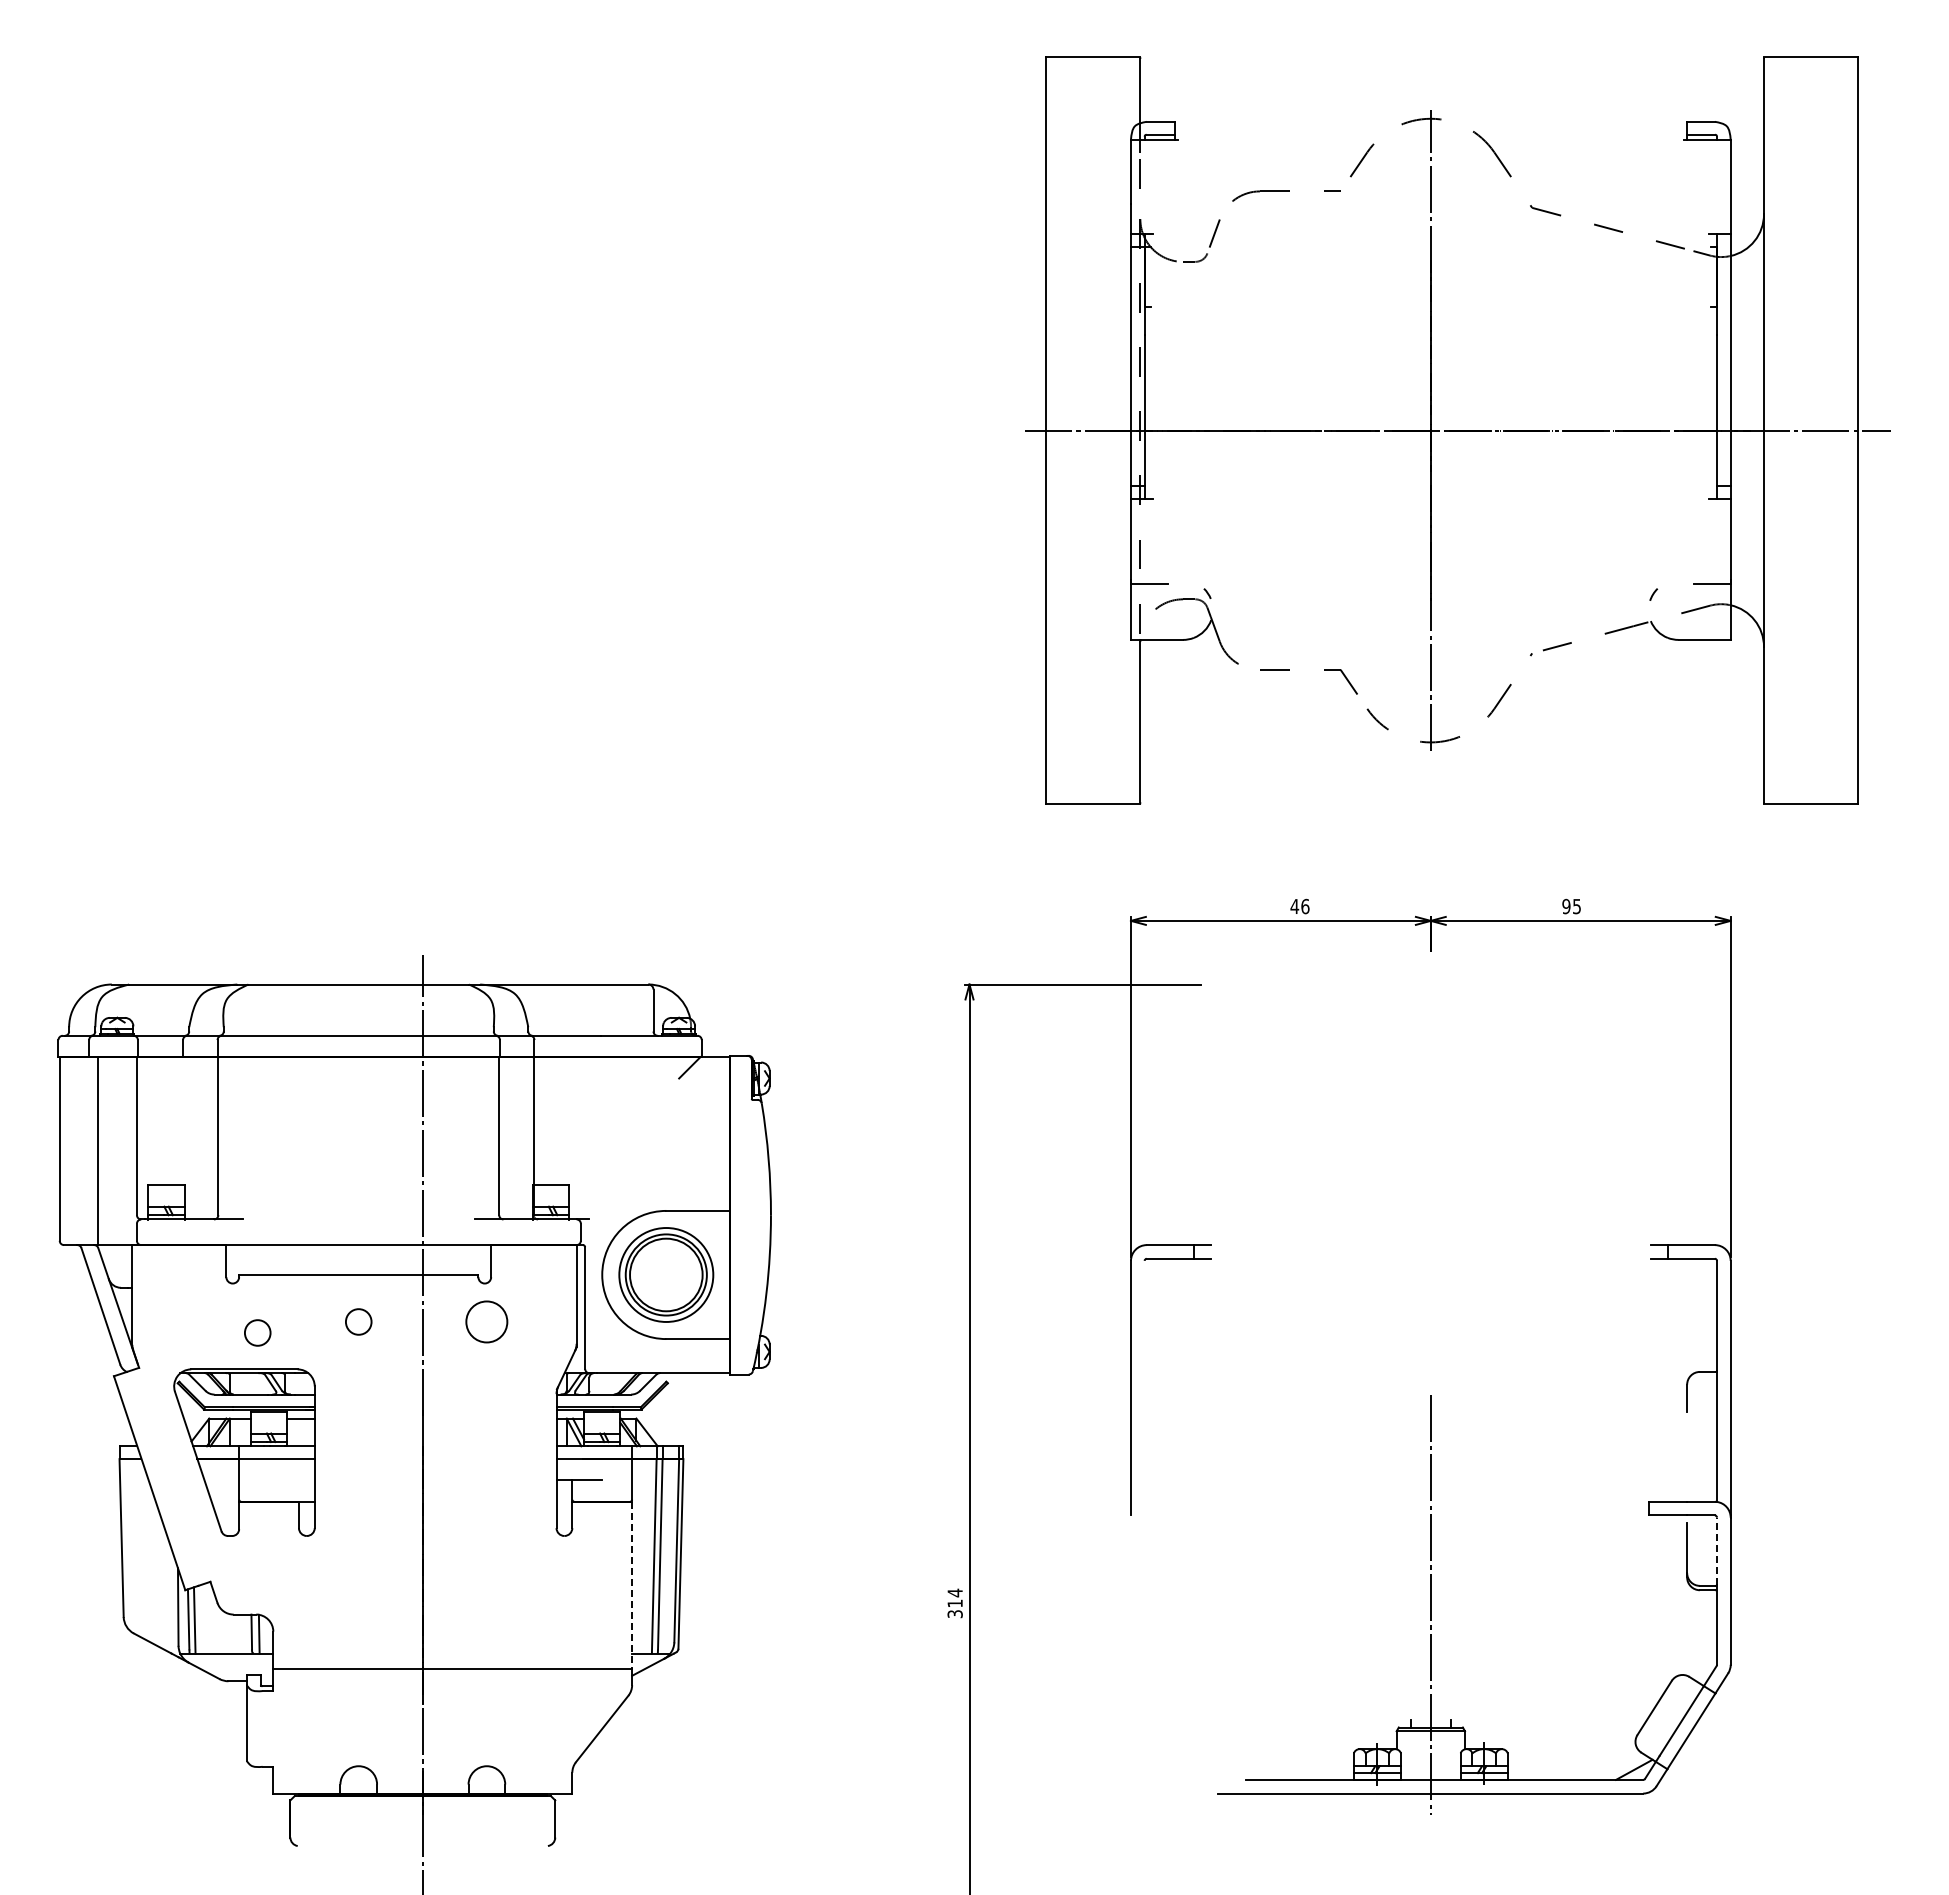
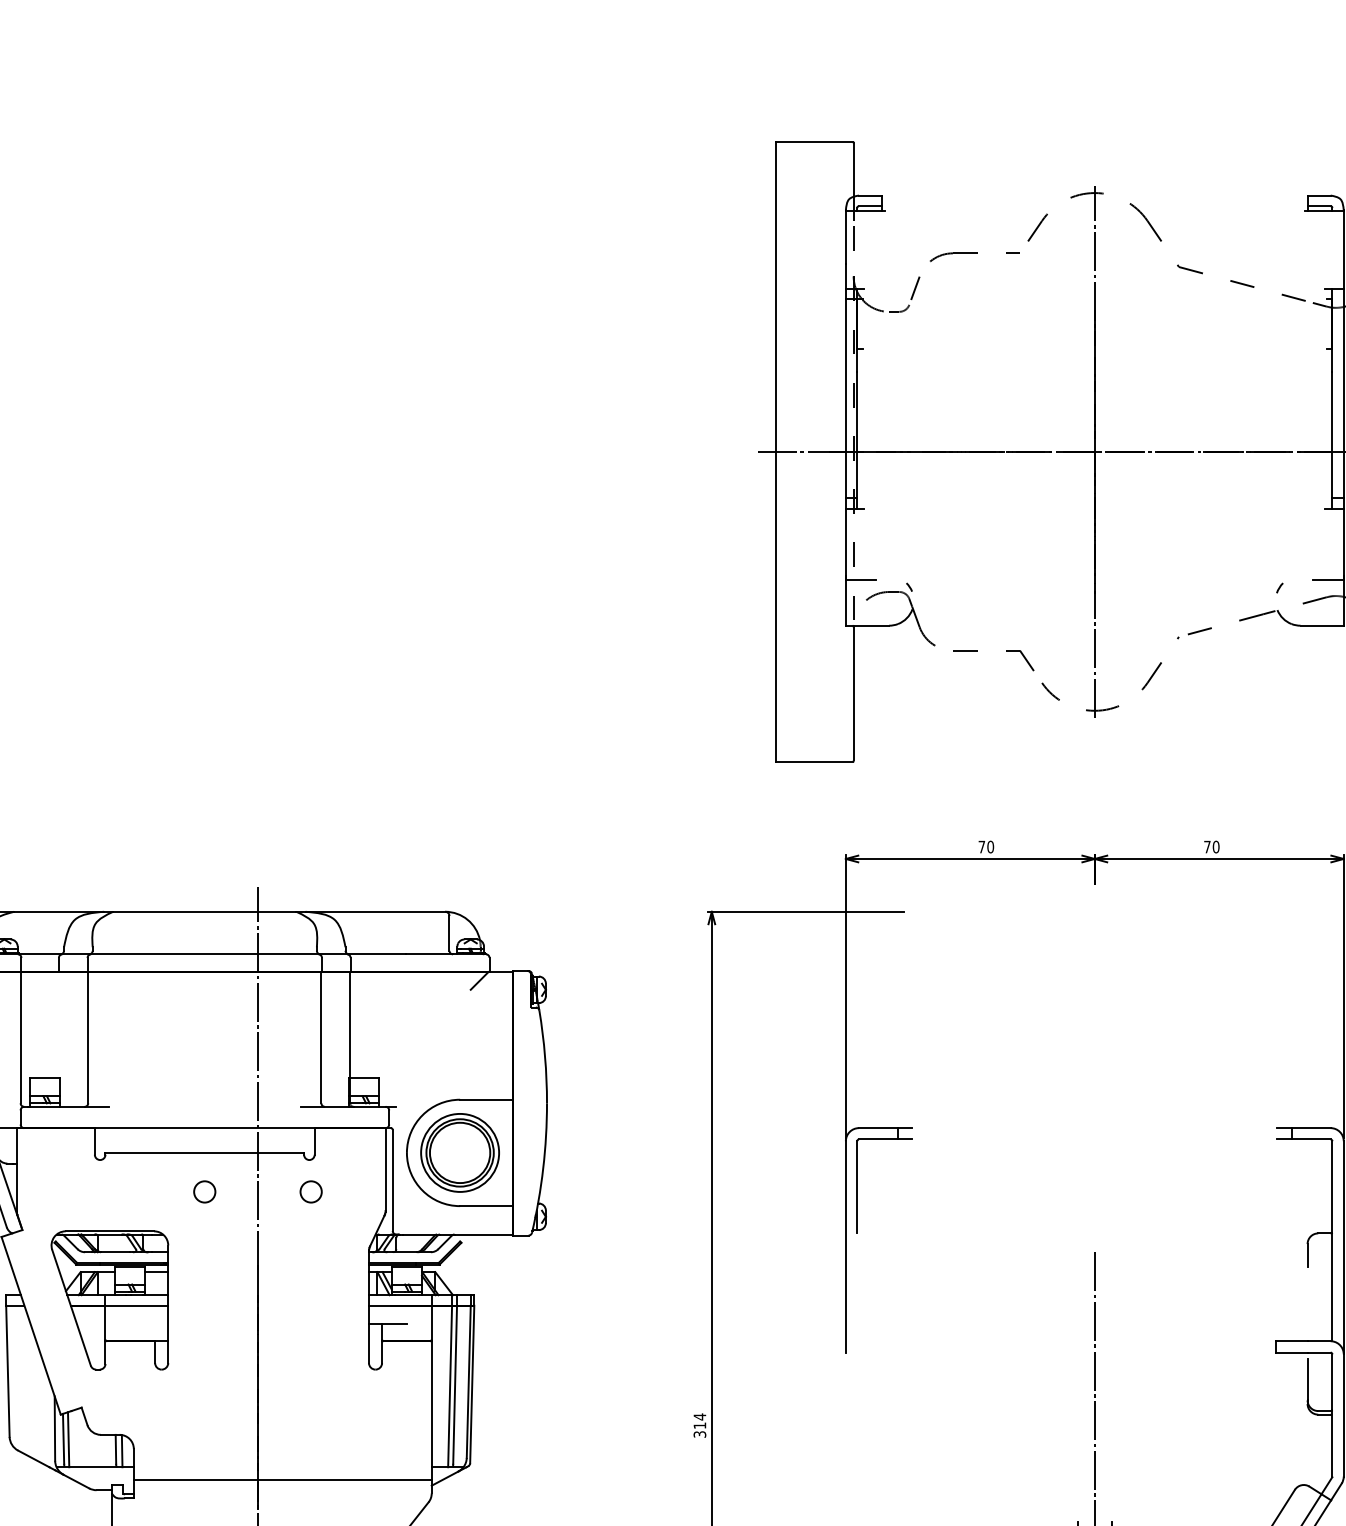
text: (1299, 905) -> (985, 846), 46 -> 70
text: (1571, 906) -> (1211, 847), 95 -> 70
line: (1144, 1315) -> (857, 1186), added
circle: (486, 1321) -> (310, 1191), size x0.62
circle: (257, 1332) -> (120, 1200), removed
line: (1717, 1551) -> (1332, 1382), dashed -> solid
line: (632, 1585) -> (432, 1410), dashed -> solid

